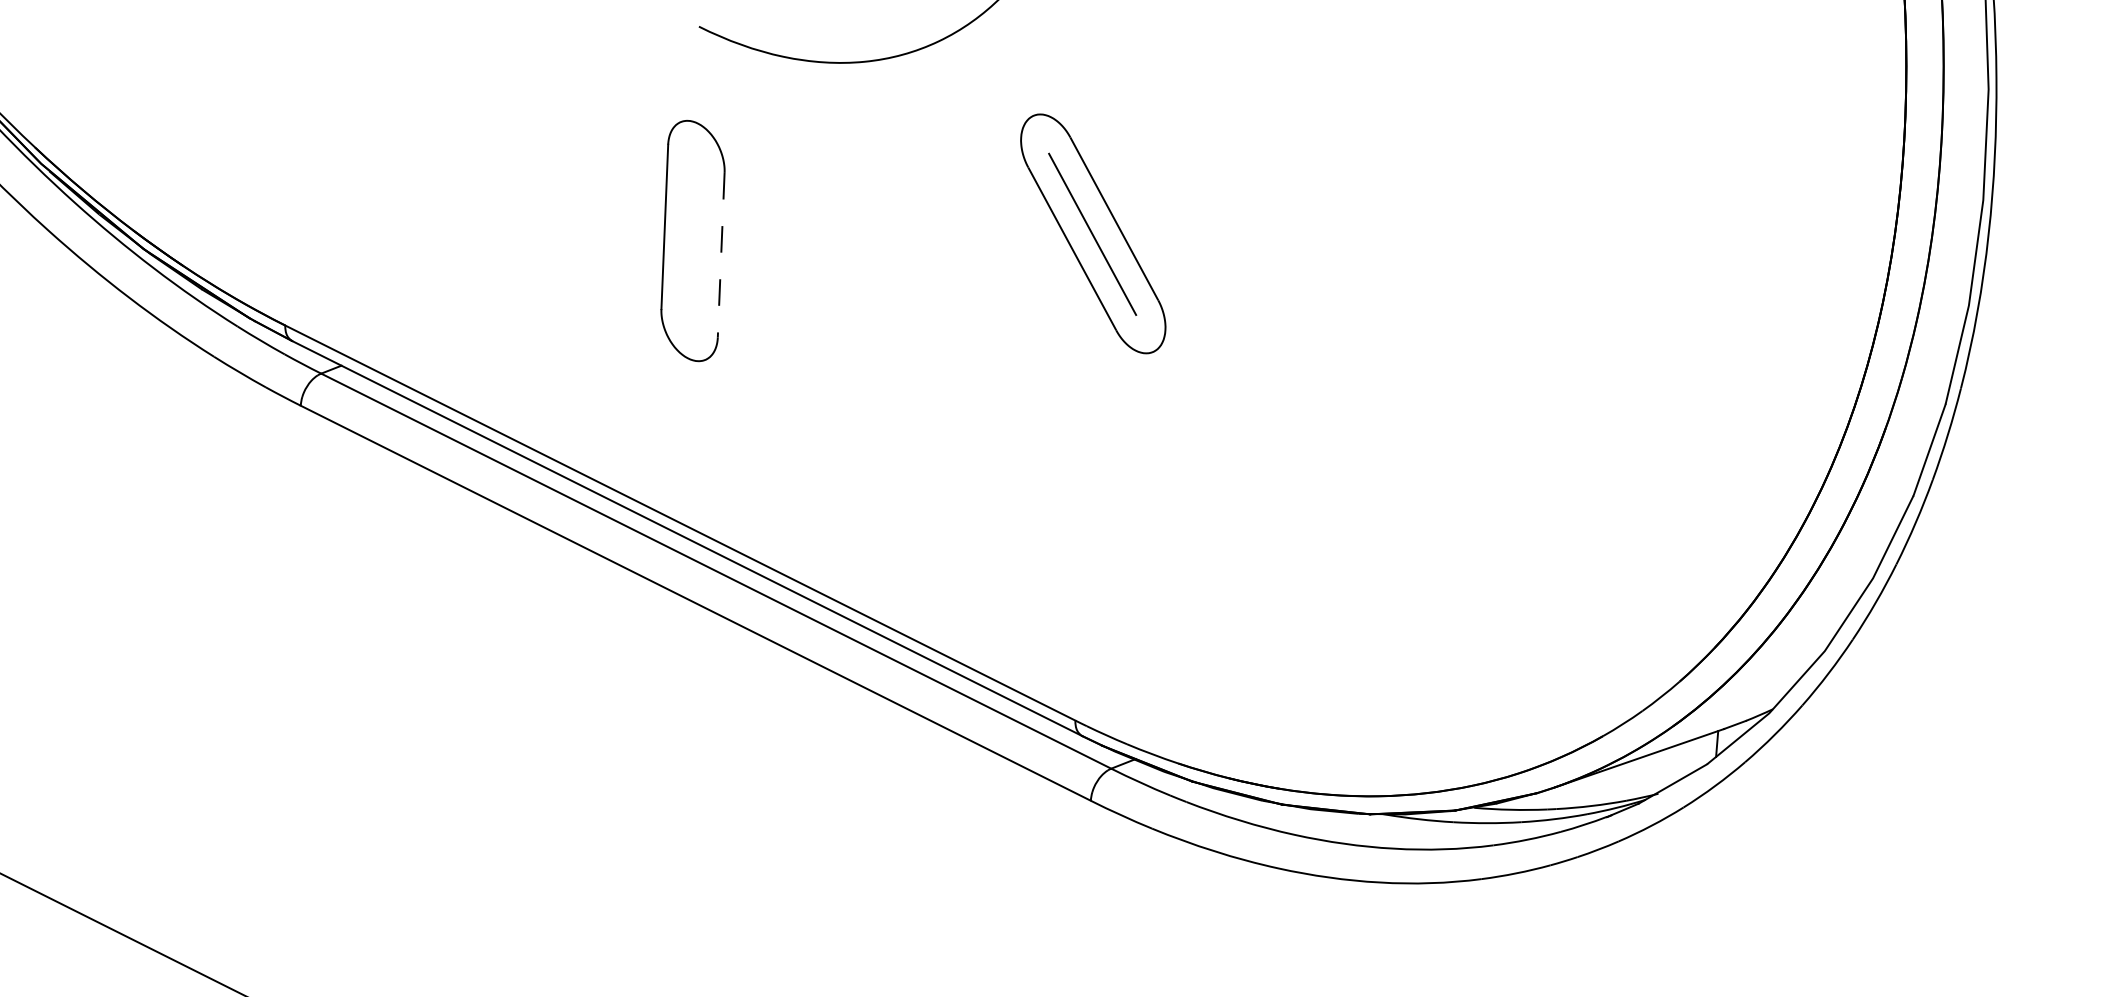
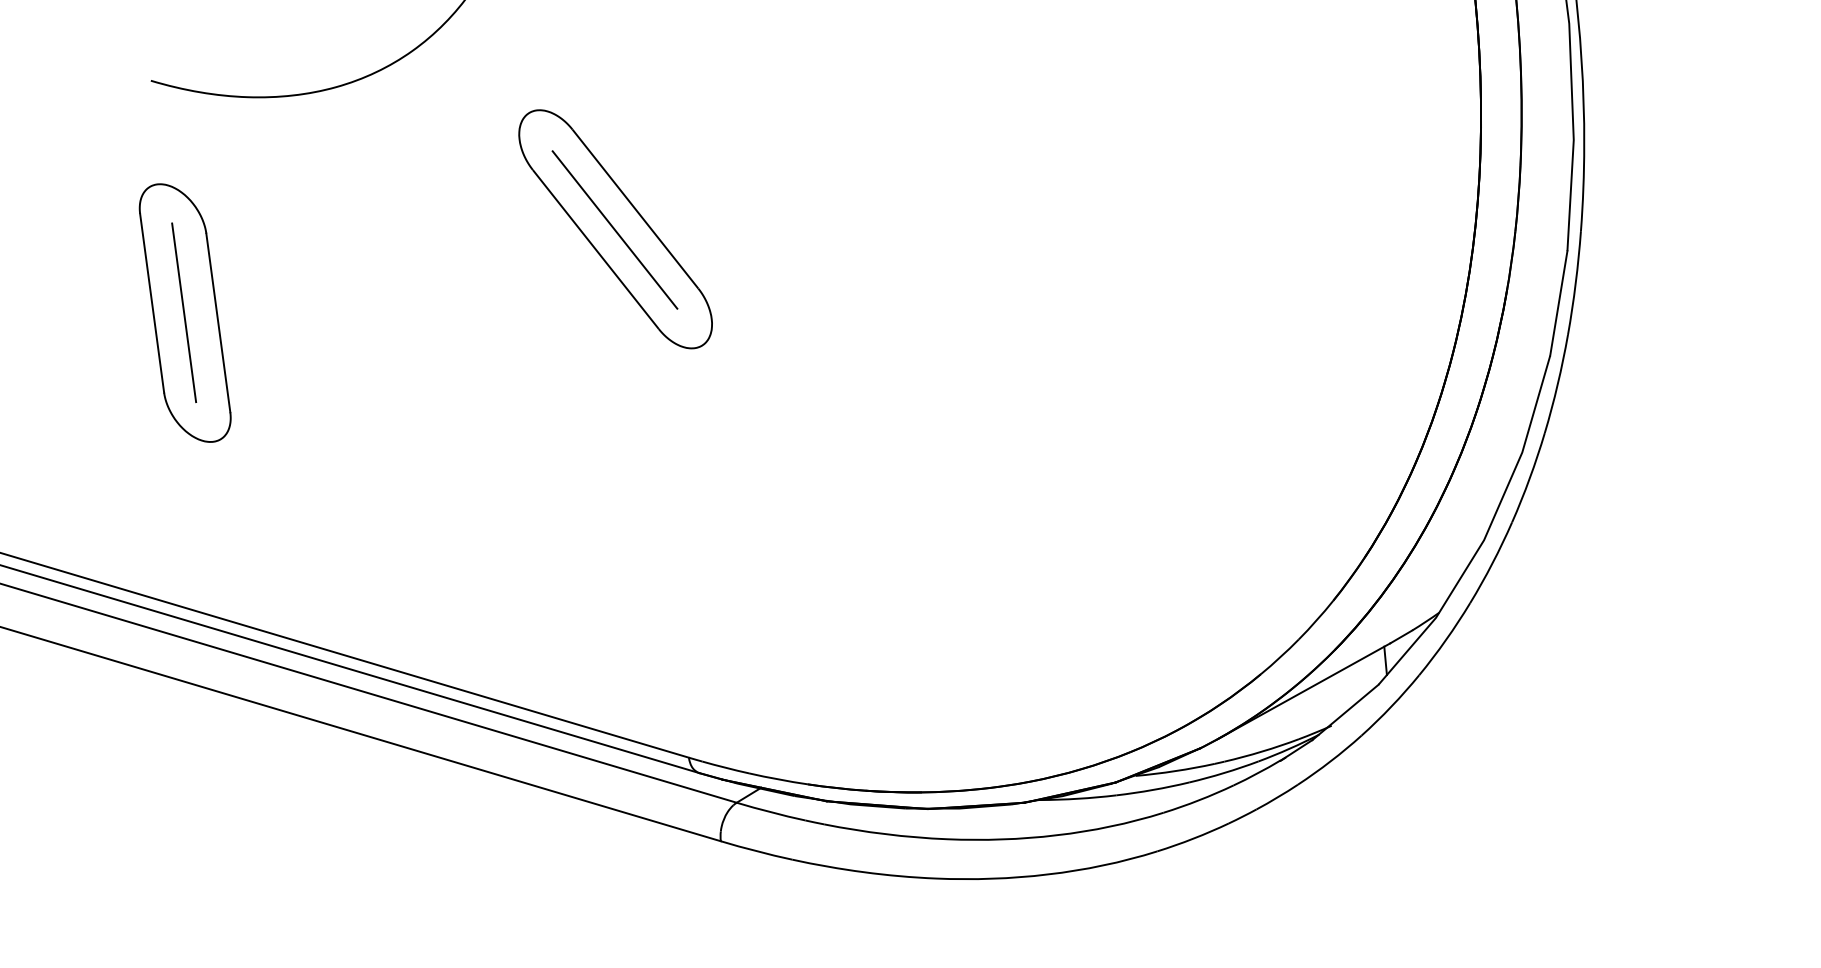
line: (691, 240) -> (183, 312), added
line: (721, 255) -> (218, 323), dashed -> solid

